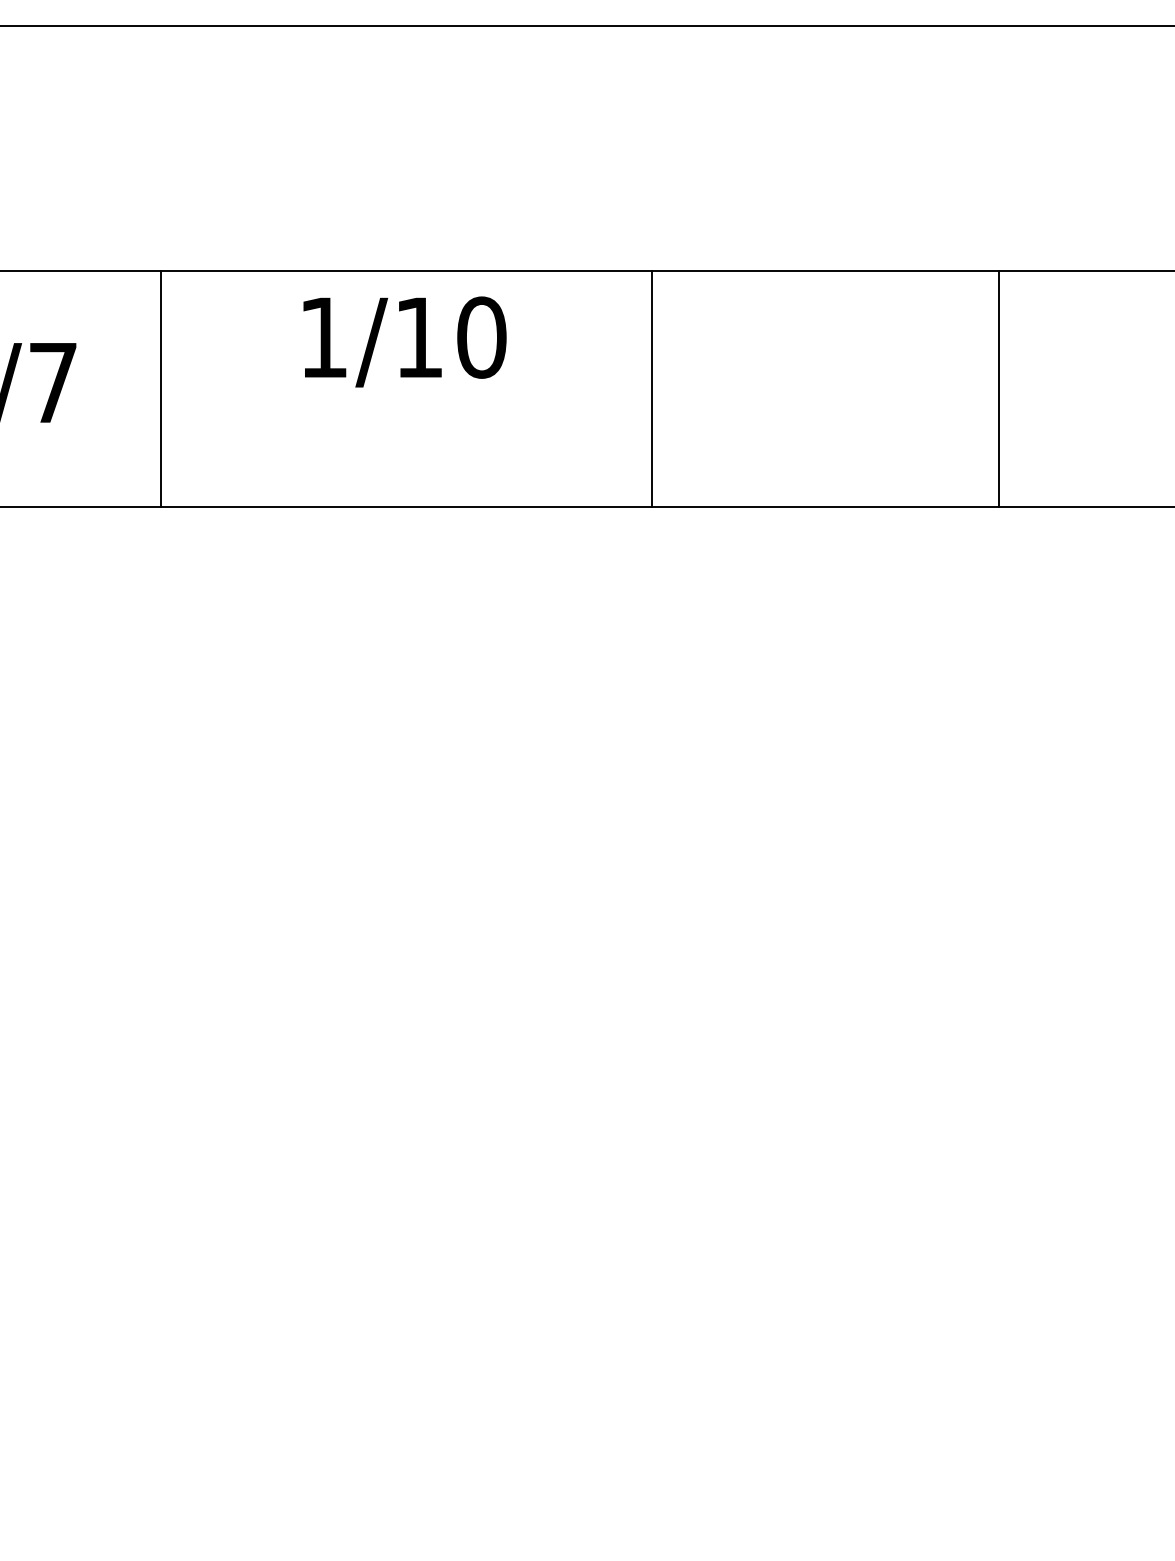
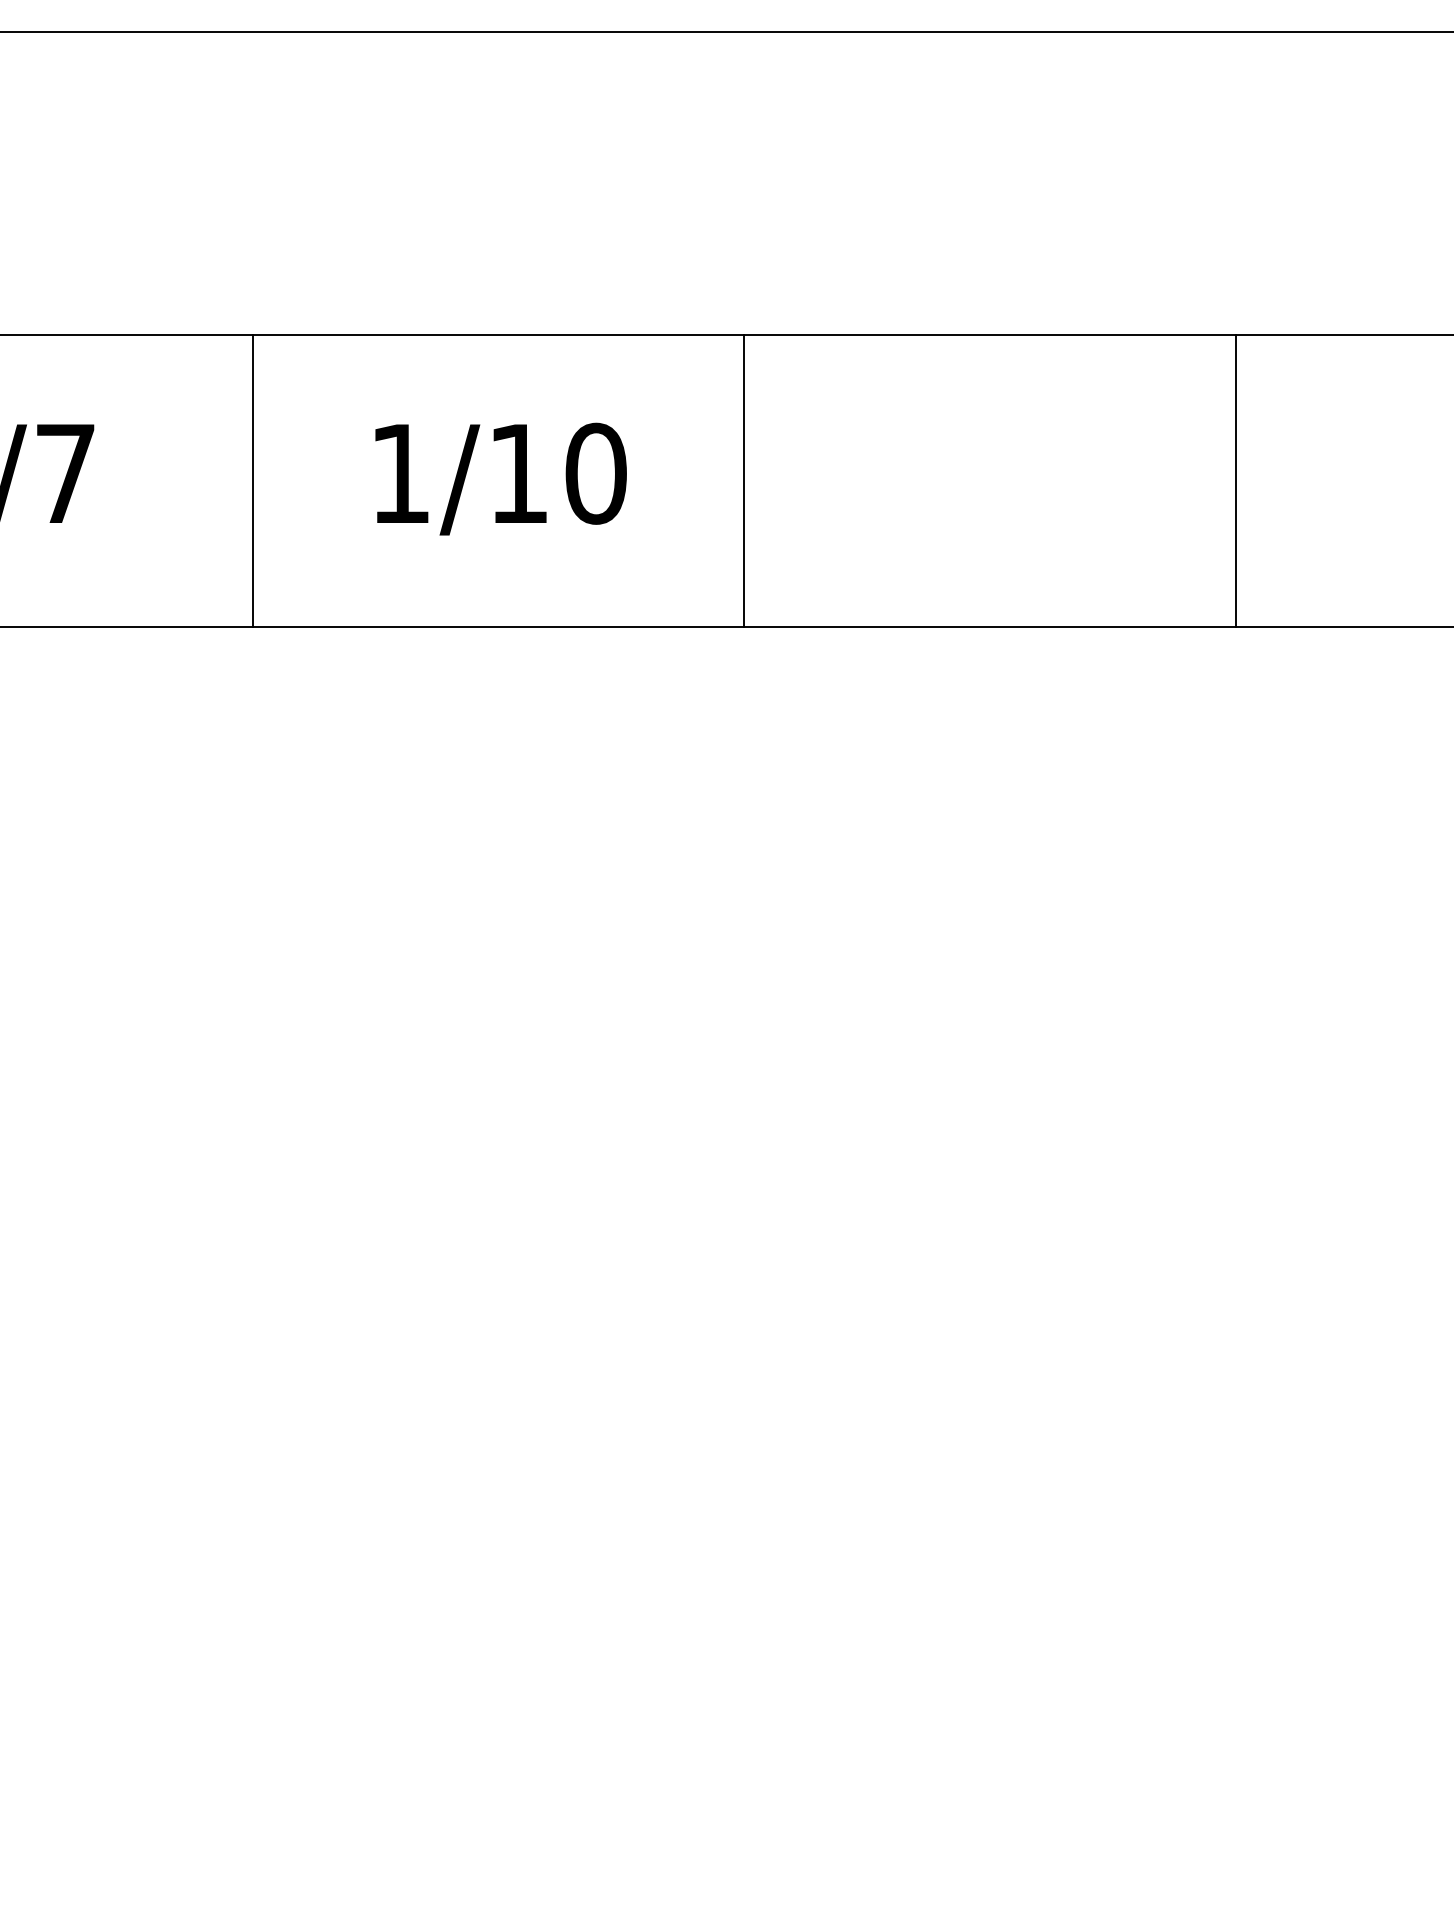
text: (404, 341) -> (500, 478), moved
line: (160, 388) -> (252, 480), moved
line: (651, 388) -> (744, 480), moved

